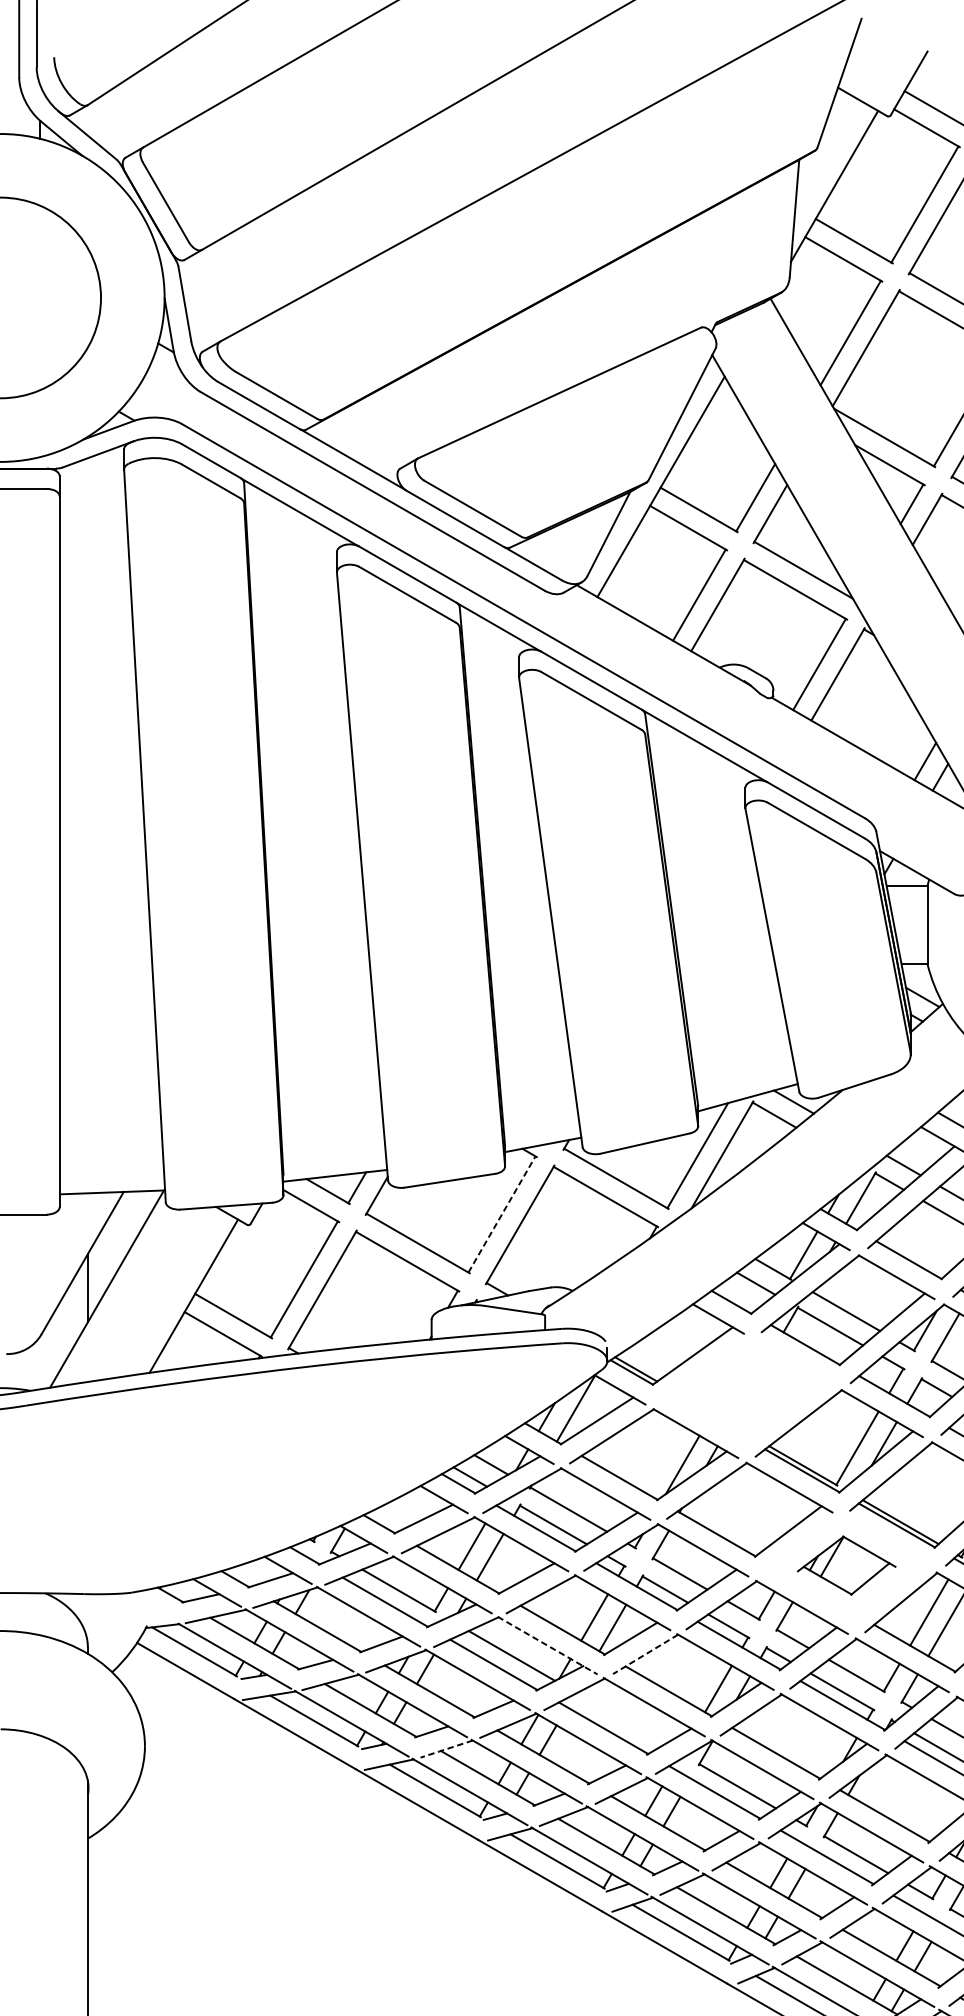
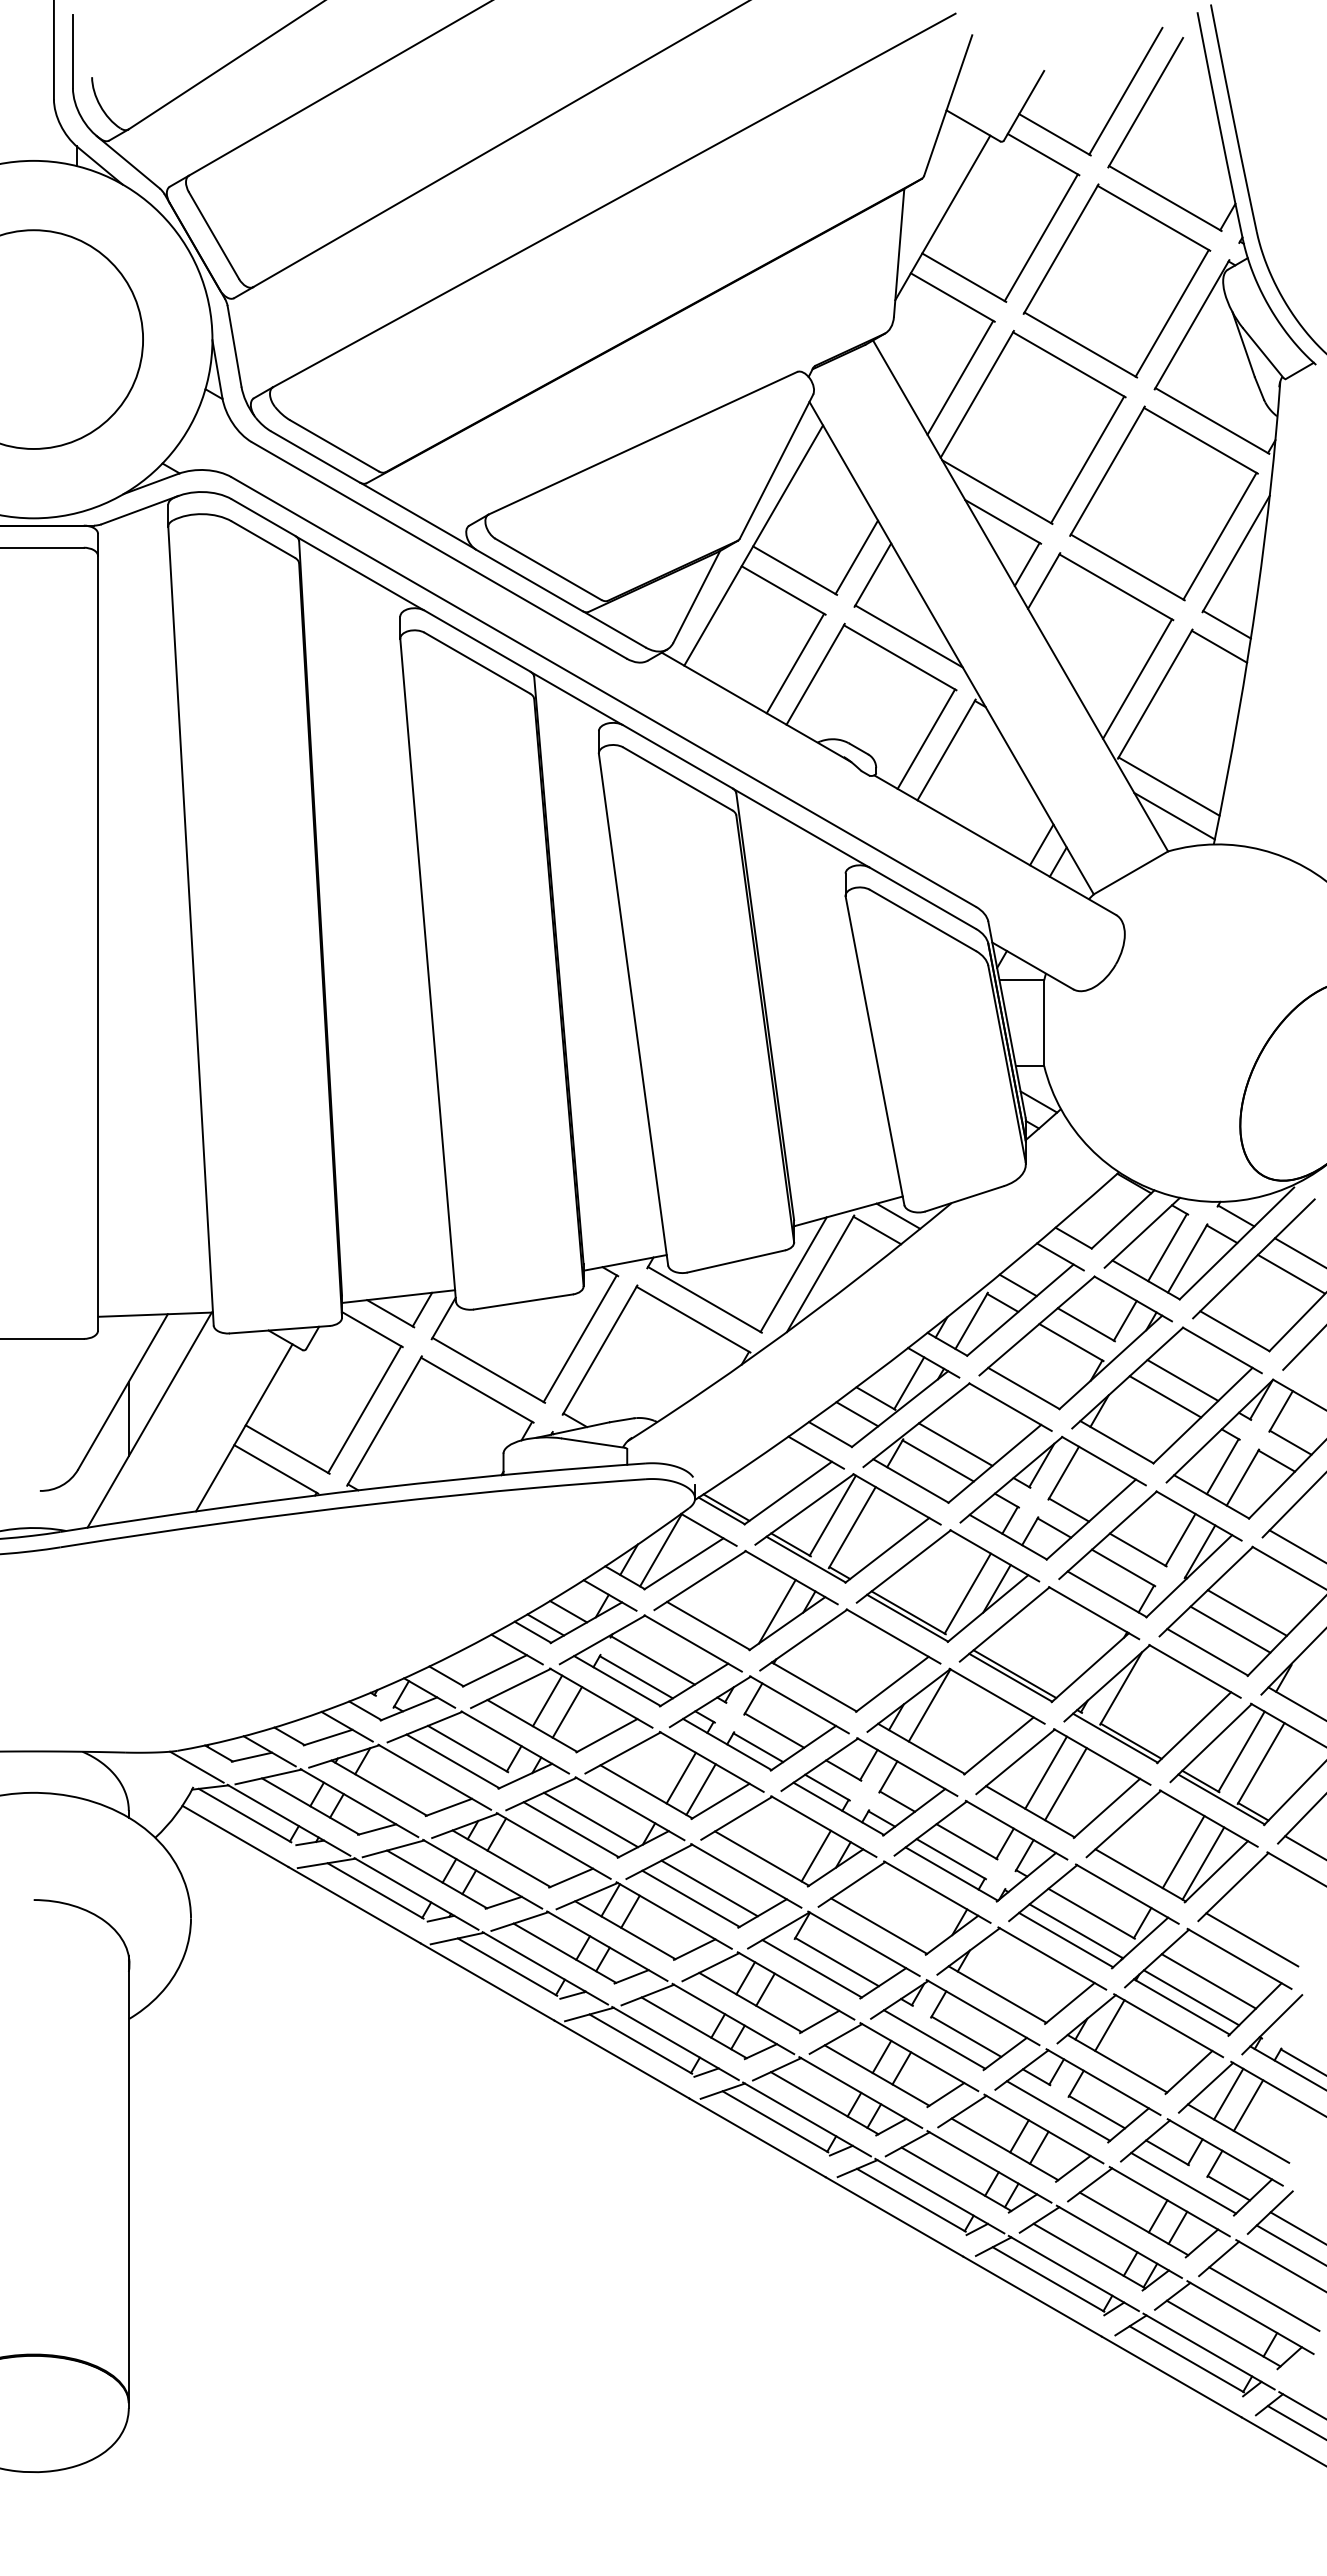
line: (502, 1214) -> (580, 1338), dashed -> solid
part: (747, 1388) -> (847, 1528), added
part: (846, 1565) -> (955, 1721), size x1.67
line: (149, 1606) -> (196, 1766), added
line: (548, 1645) -> (630, 1808), dashed -> solid
line: (645, 1654) -> (736, 1818), dashed -> solid
line: (620, 1718) -> (709, 1888), added
line: (446, 1749) -> (519, 1921), dashed -> solid

